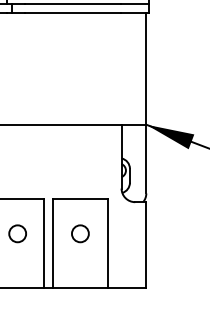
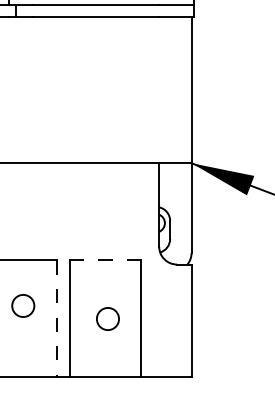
line: (80, 199) -> (105, 261), solid -> dashed
circle: (80, 233) -> (108, 318), moved
line: (43, 243) -> (57, 318), solid -> dashed

